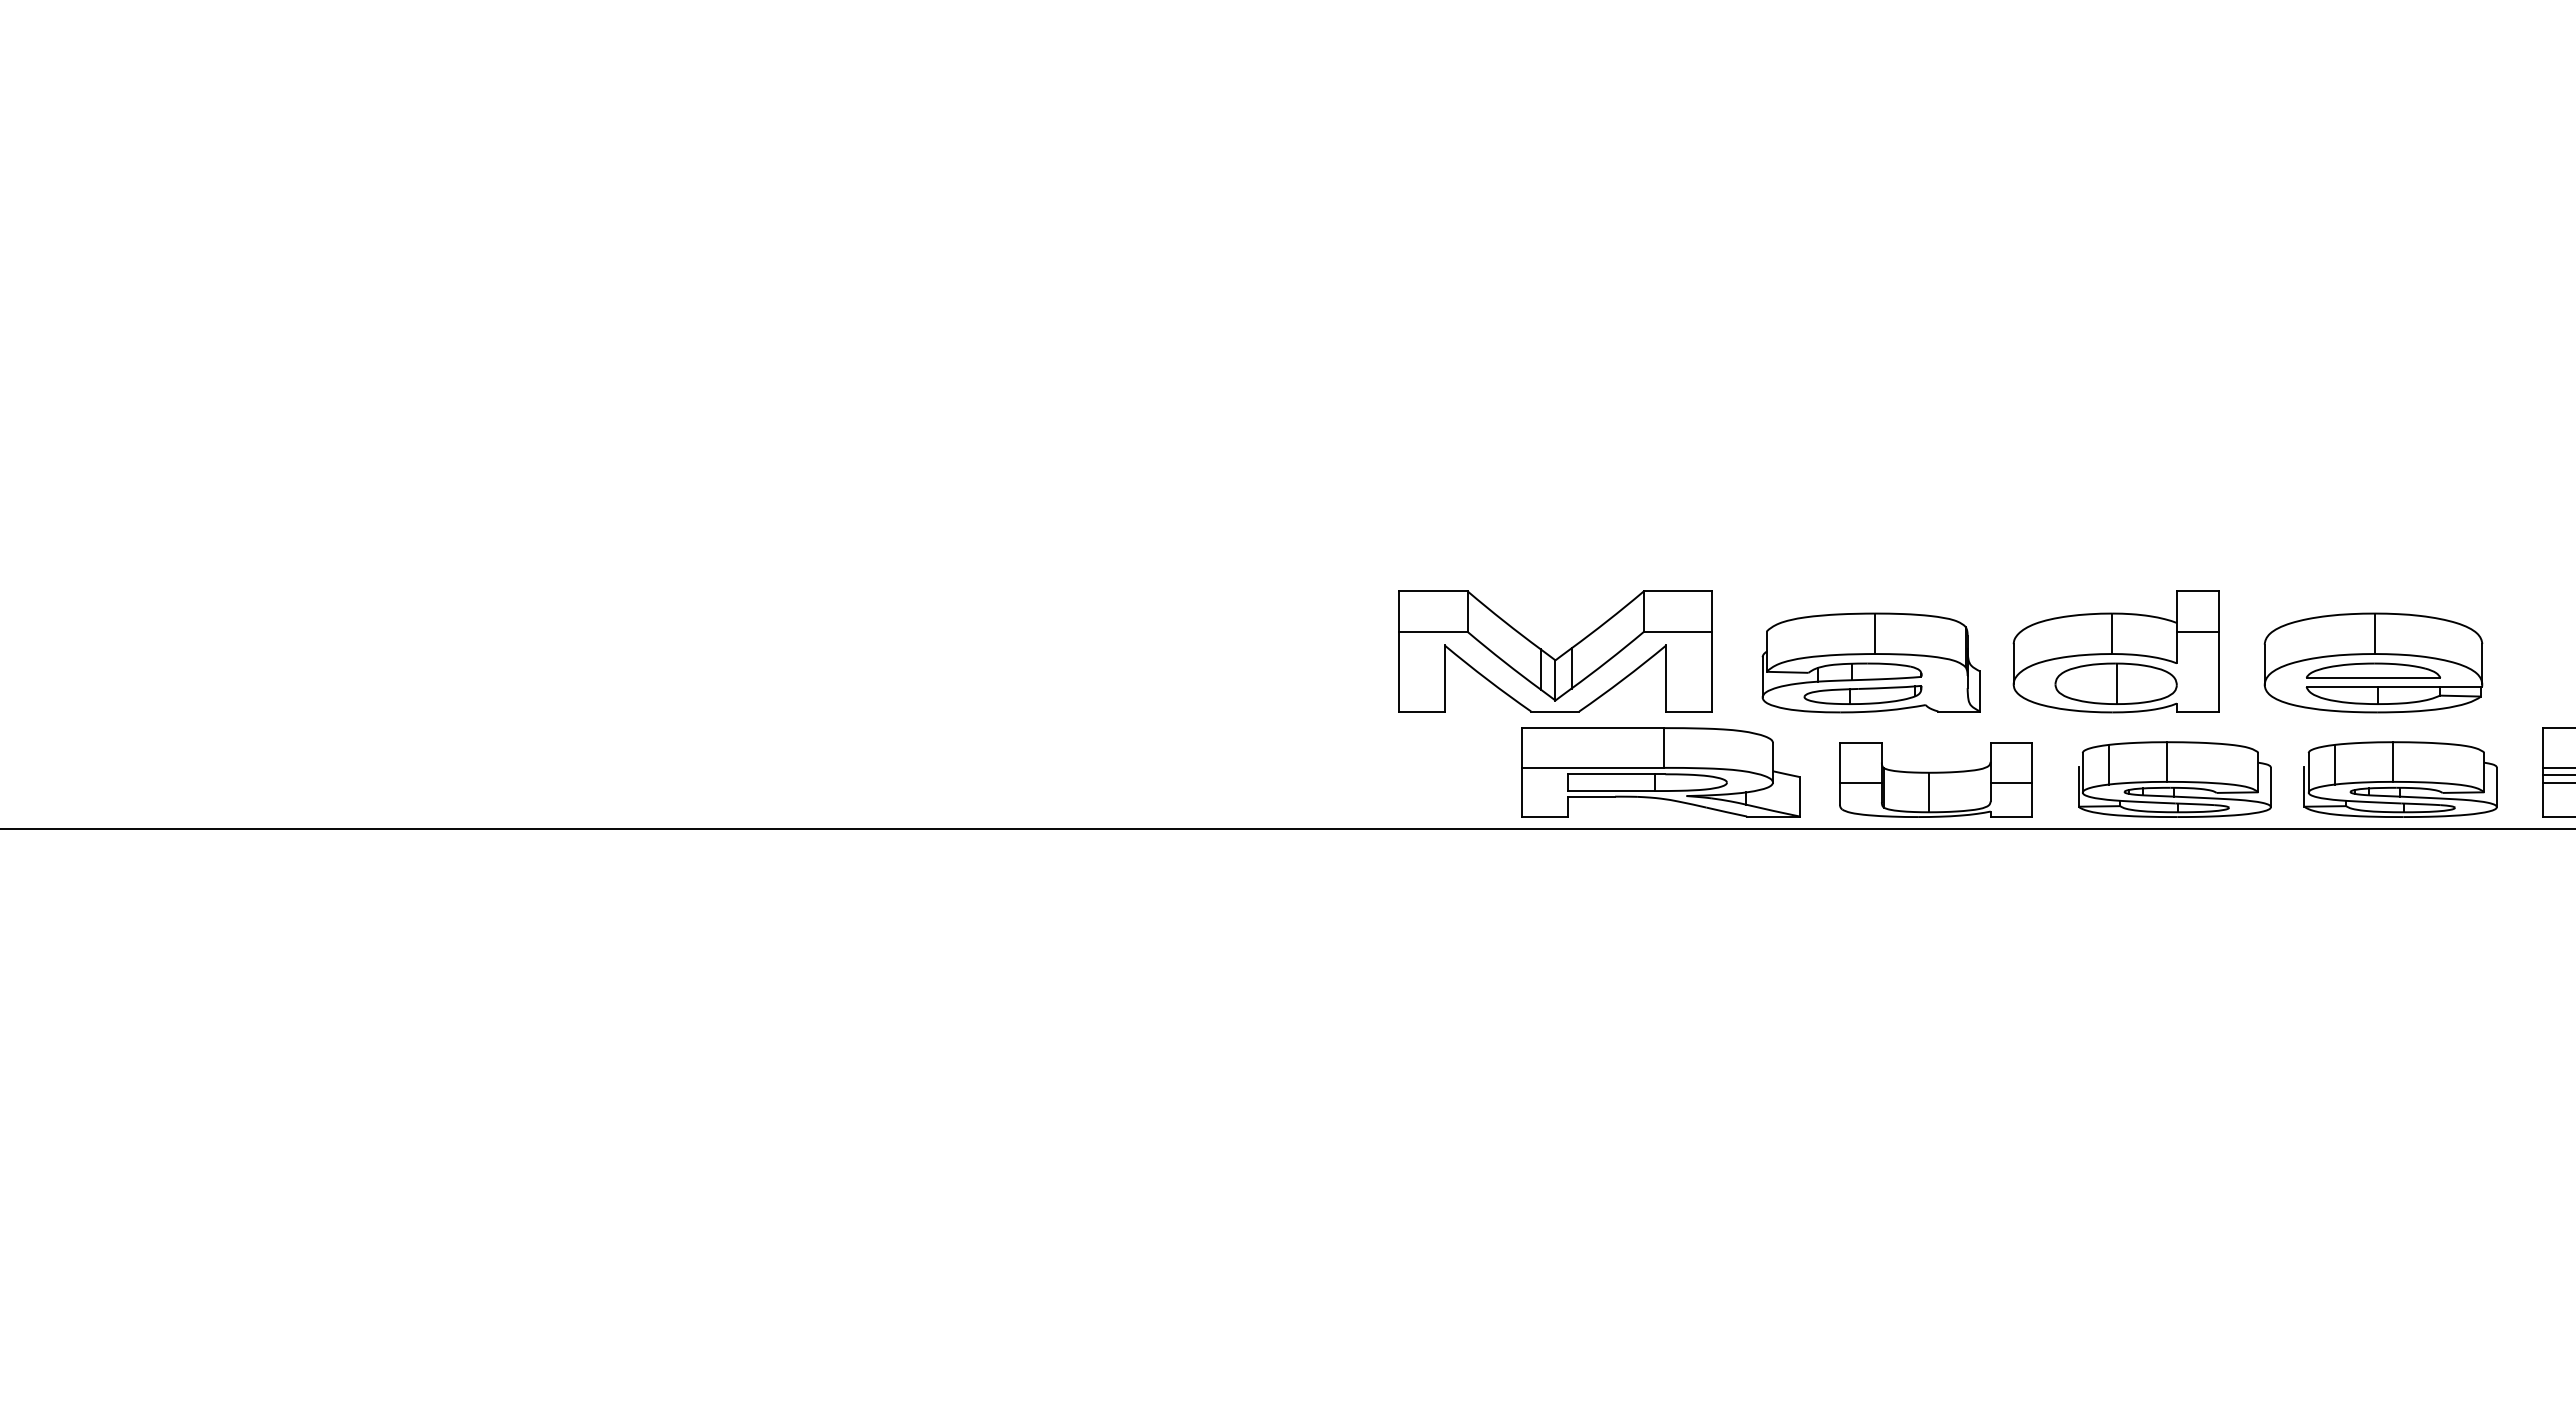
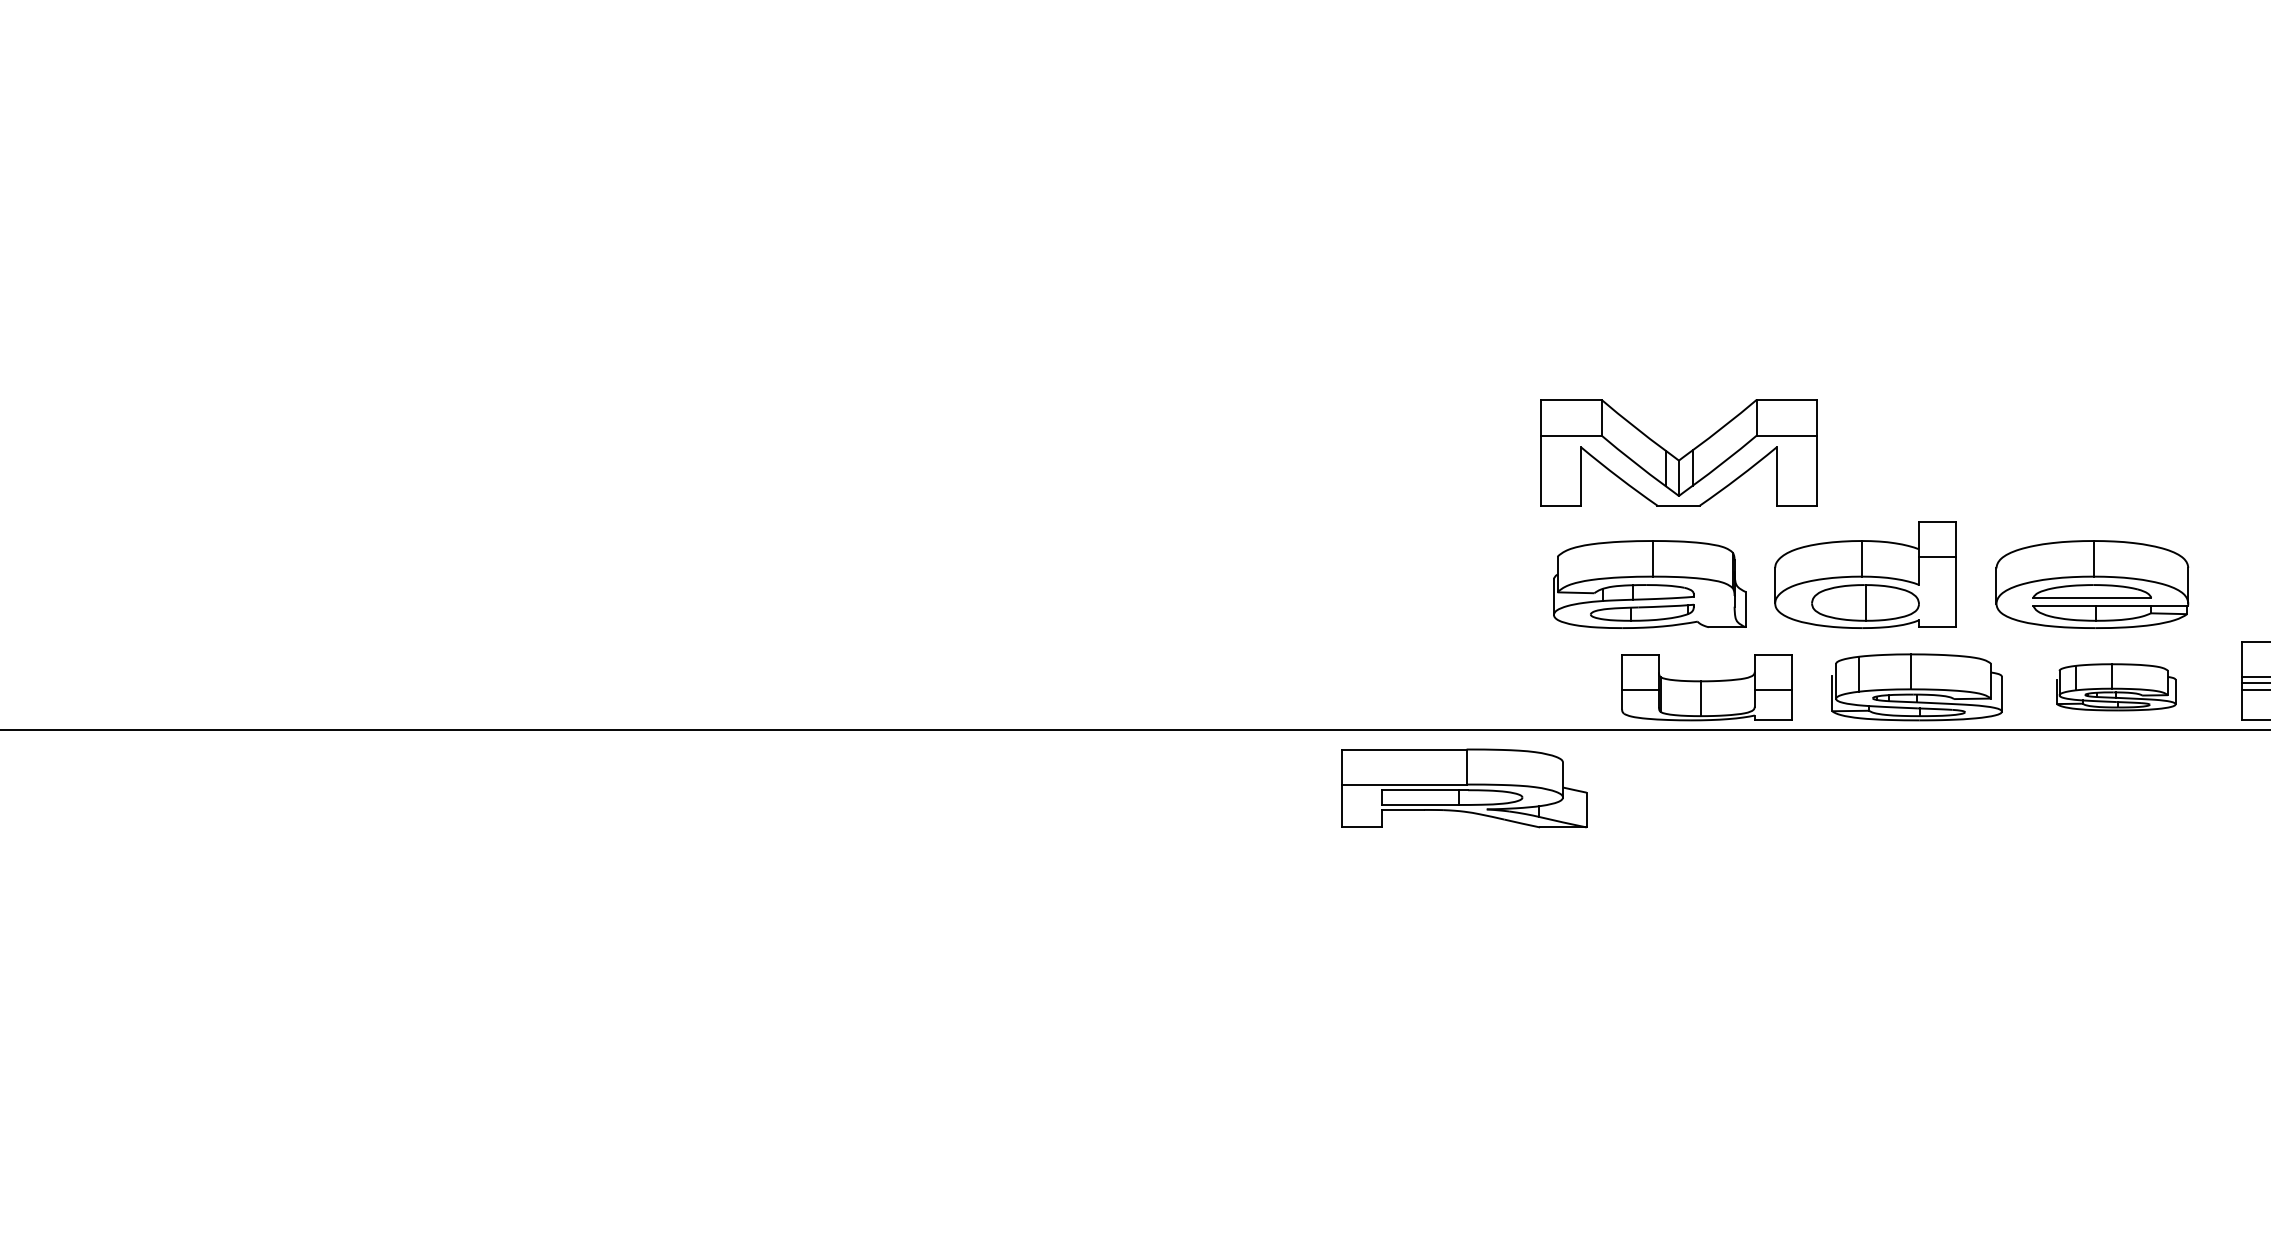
part: (1555, 651) -> (1678, 452), moved
part: (1660, 772) -> (1463, 788), moved
part: (2400, 779) -> (2116, 687), size x0.7

